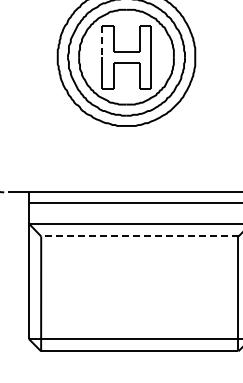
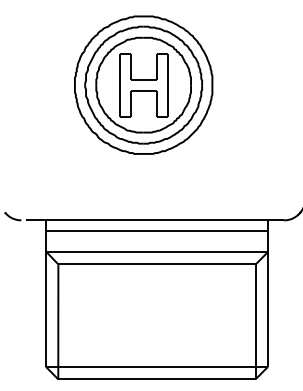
line: (102, 41) -> (119, 69), dashed -> solid
line: (140, 236) -> (157, 264), dashed -> solid

